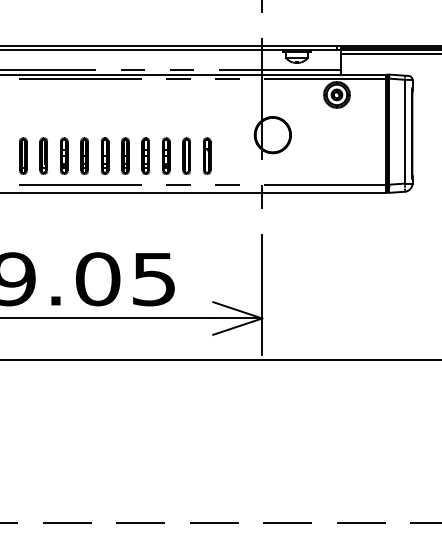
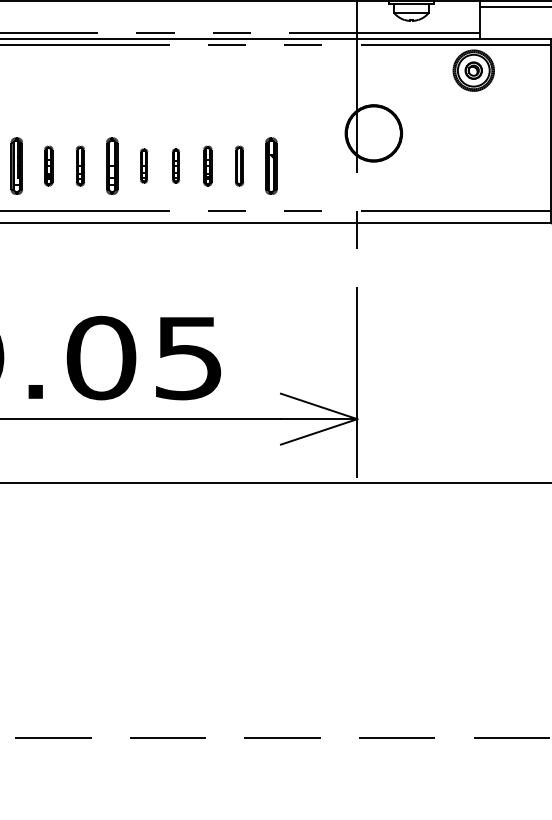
part: (64, 155) -> (49, 165), size x0.7
part: (84, 155) -> (80, 165), size x0.7
part: (125, 155) -> (144, 165), size x0.6
part: (145, 155) -> (175, 165), size x0.6
part: (166, 155) -> (208, 165), size x0.7
part: (186, 155) -> (239, 165), size x0.7

